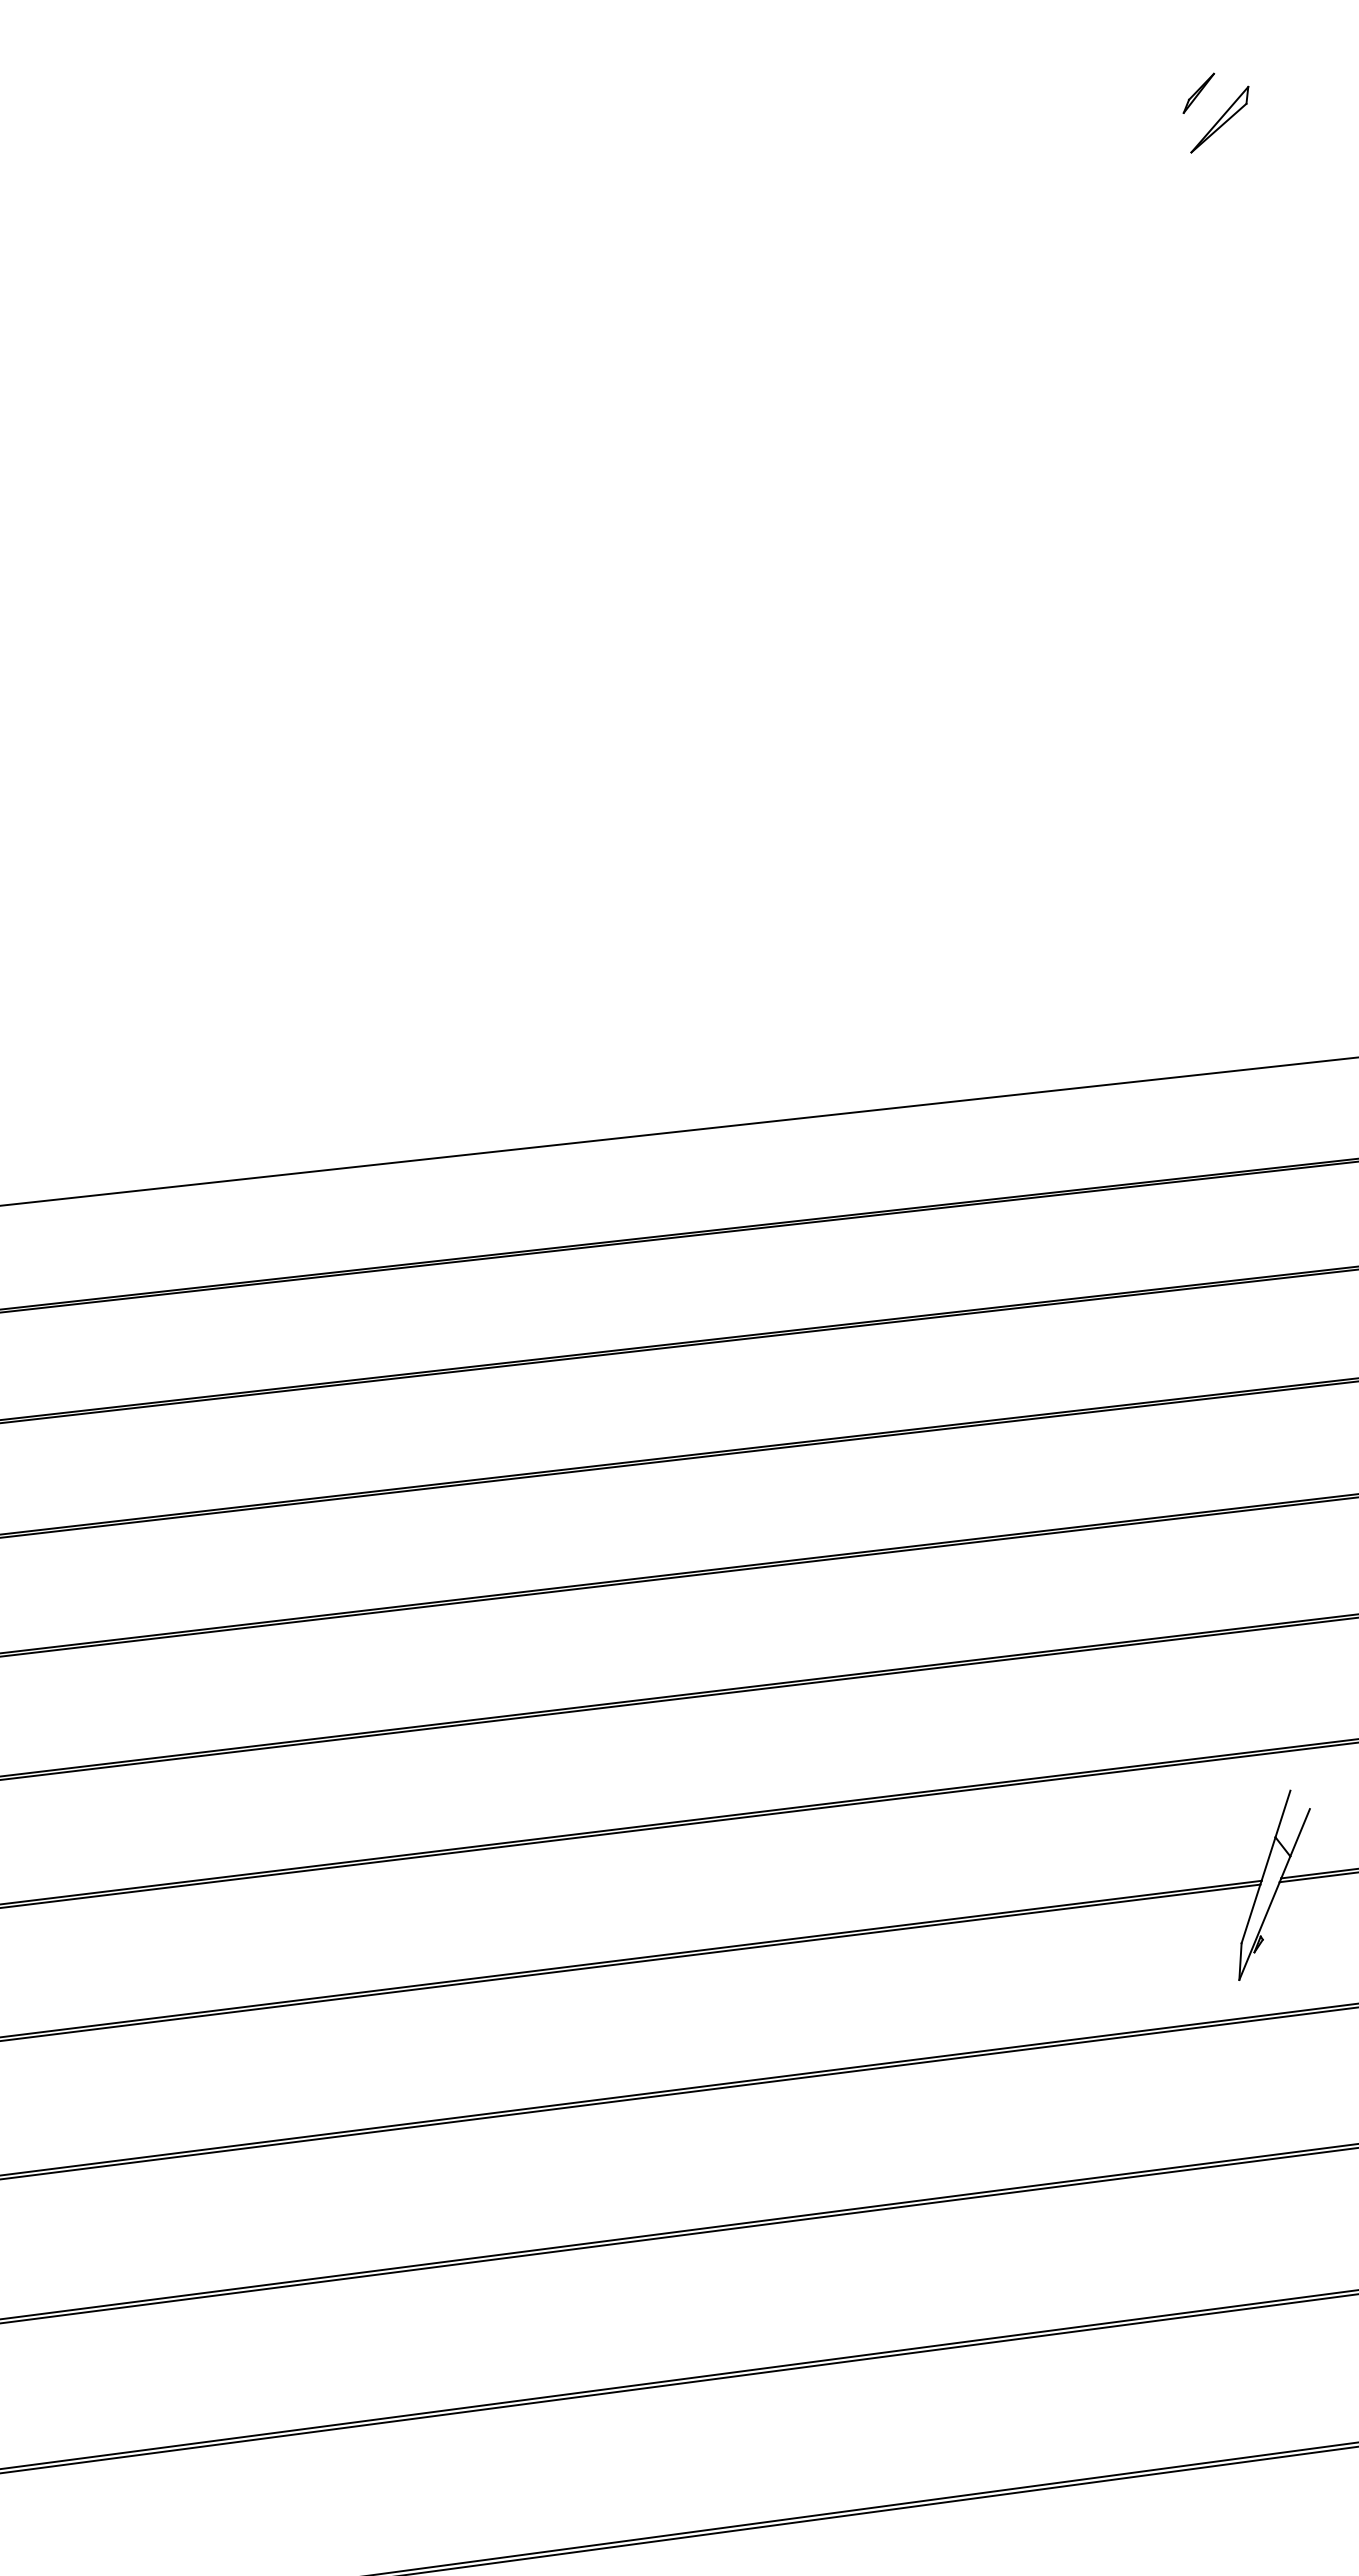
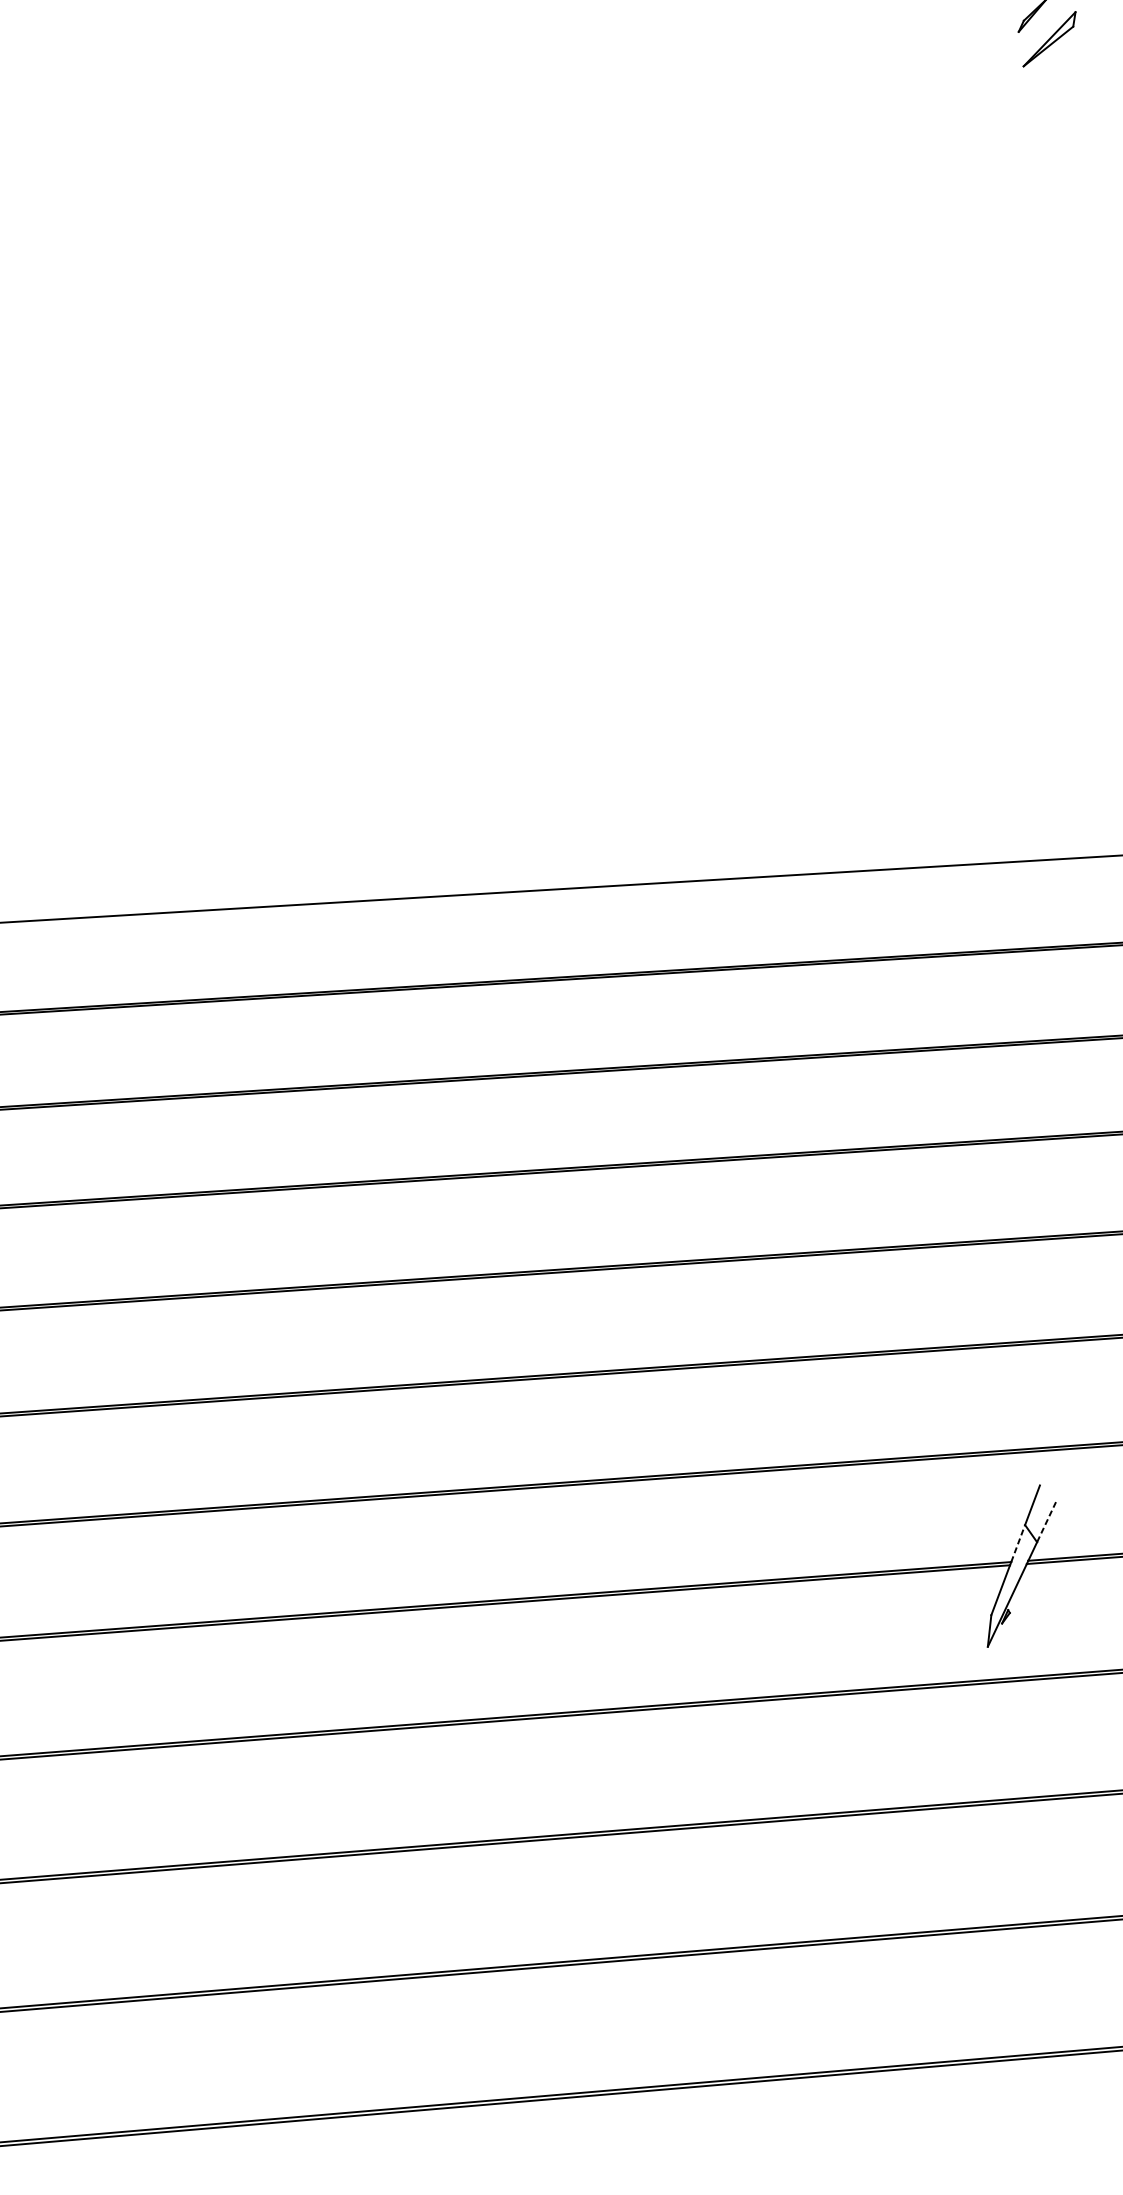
line: (1300, 1832) -> (1046, 1521), solid -> dashed
line: (1268, 1859) -> (1018, 1543), solid -> dashed

